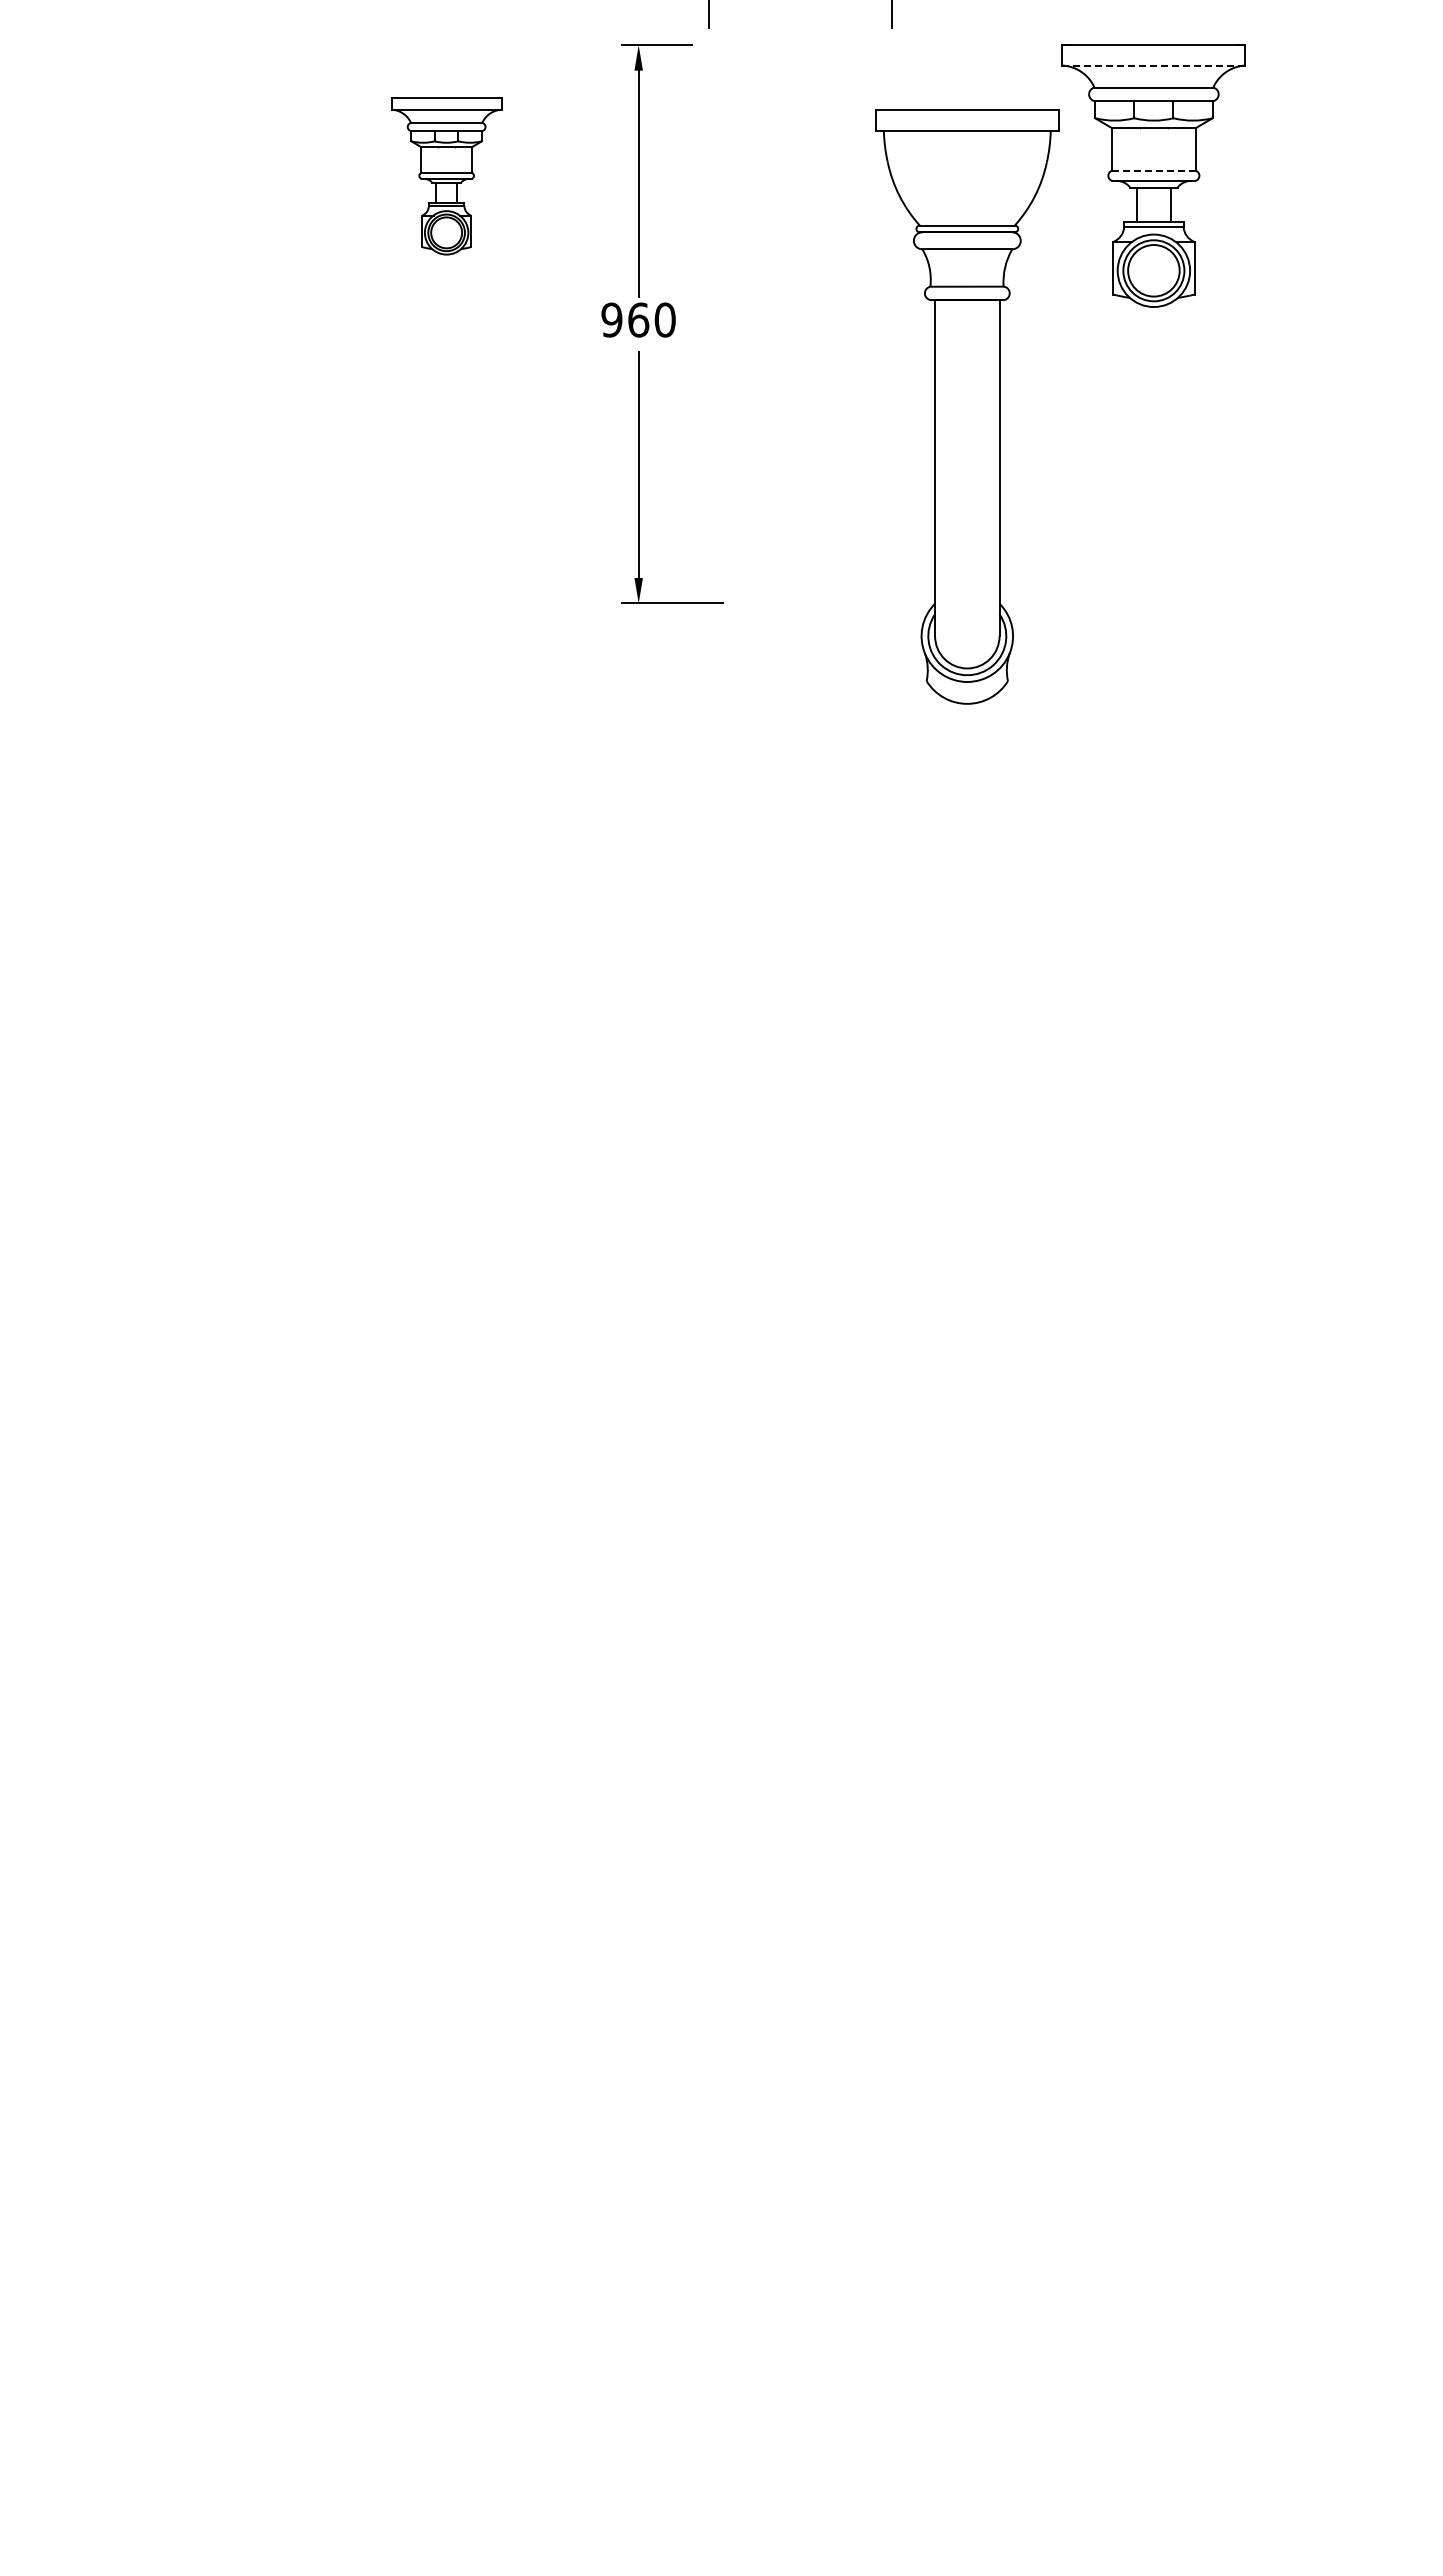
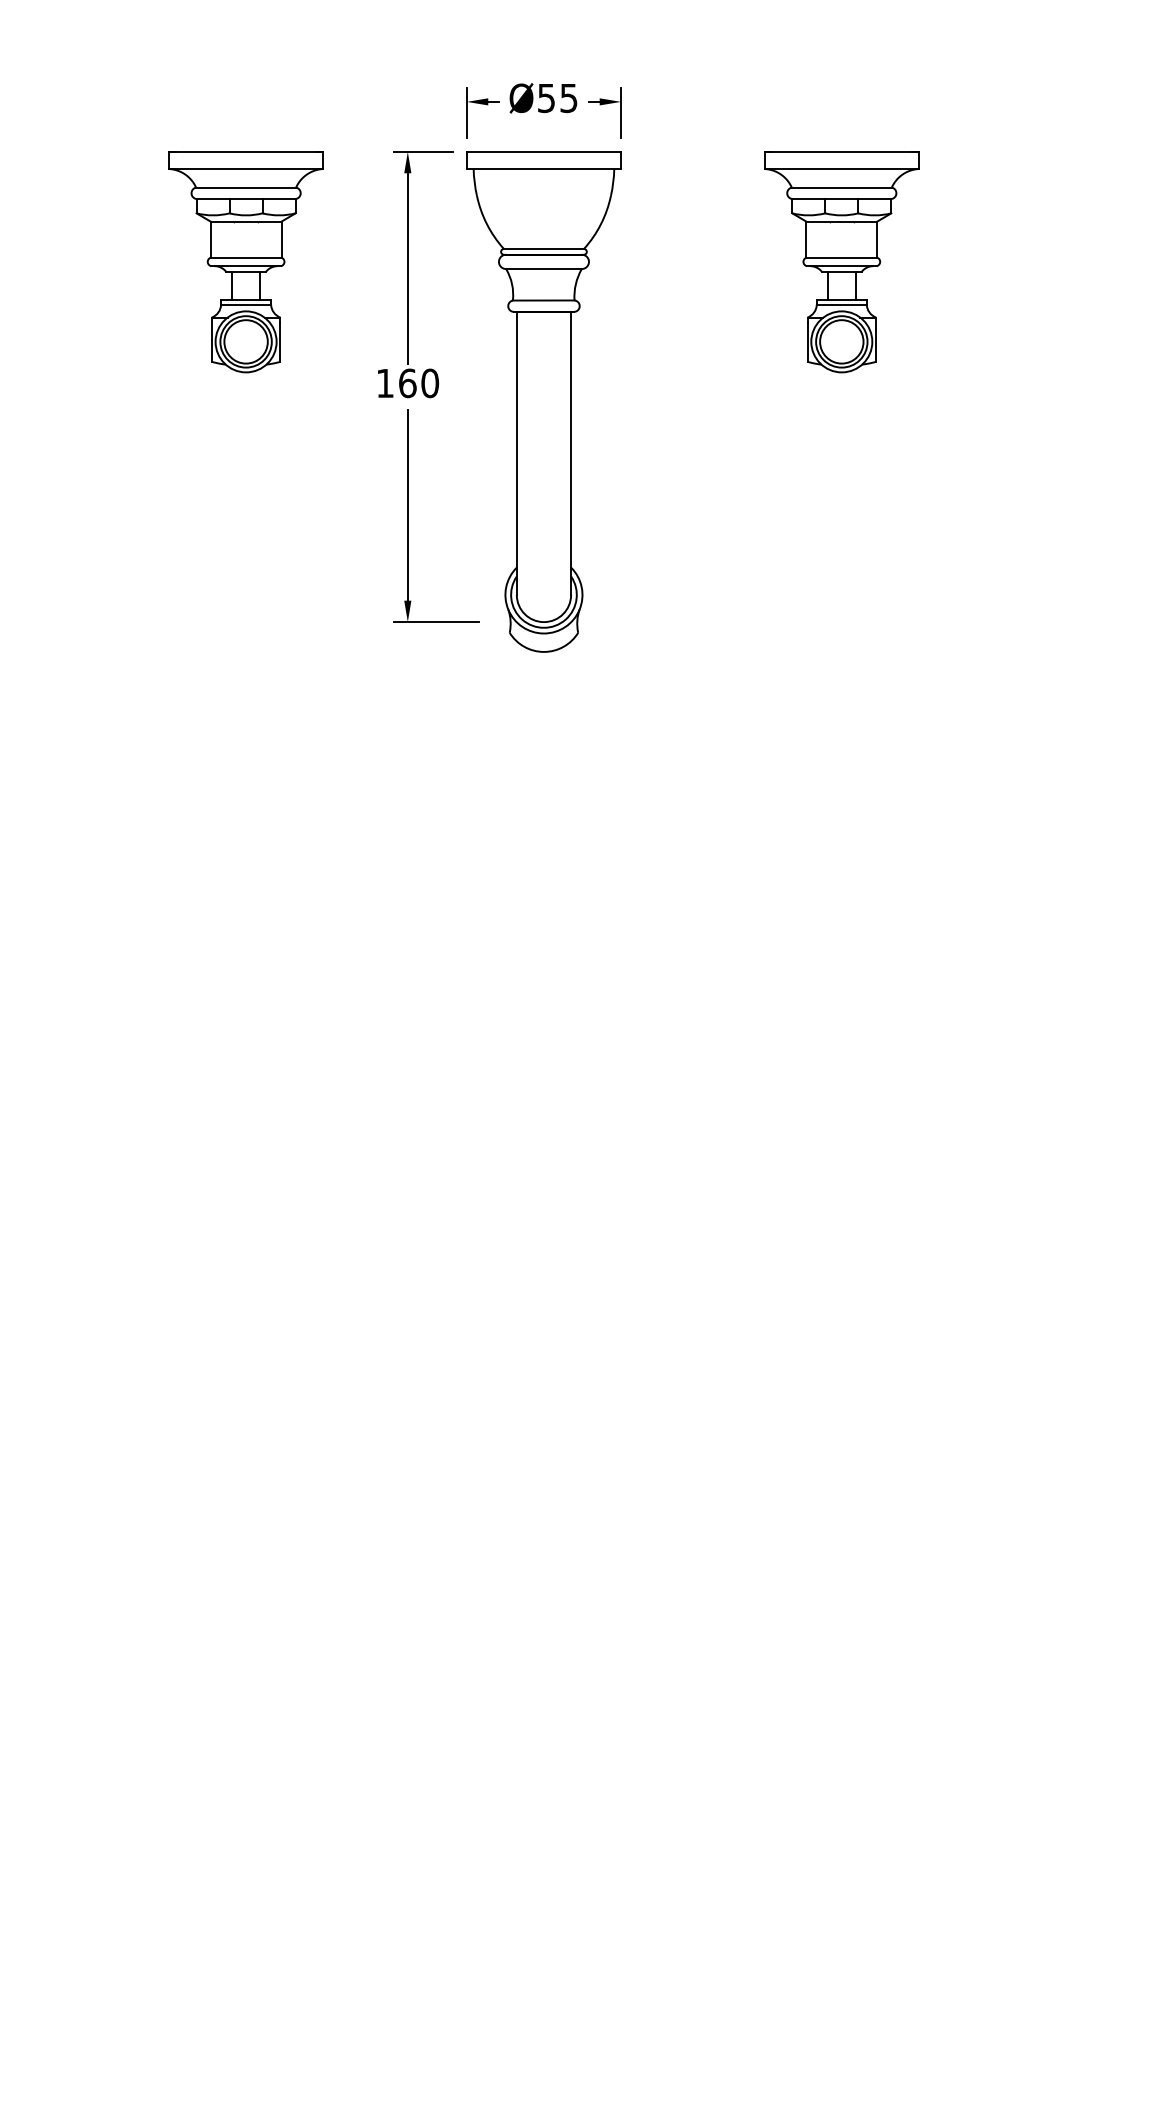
line: (1153, 65) -> (841, 168), dashed -> solid
line: (1153, 170) -> (841, 257), dashed -> solid
part: (446, 175) -> (245, 261), size x1.67
text: (611, 319) -> (384, 382), 960 -> 160
part: (967, 406) -> (544, 401), moved

